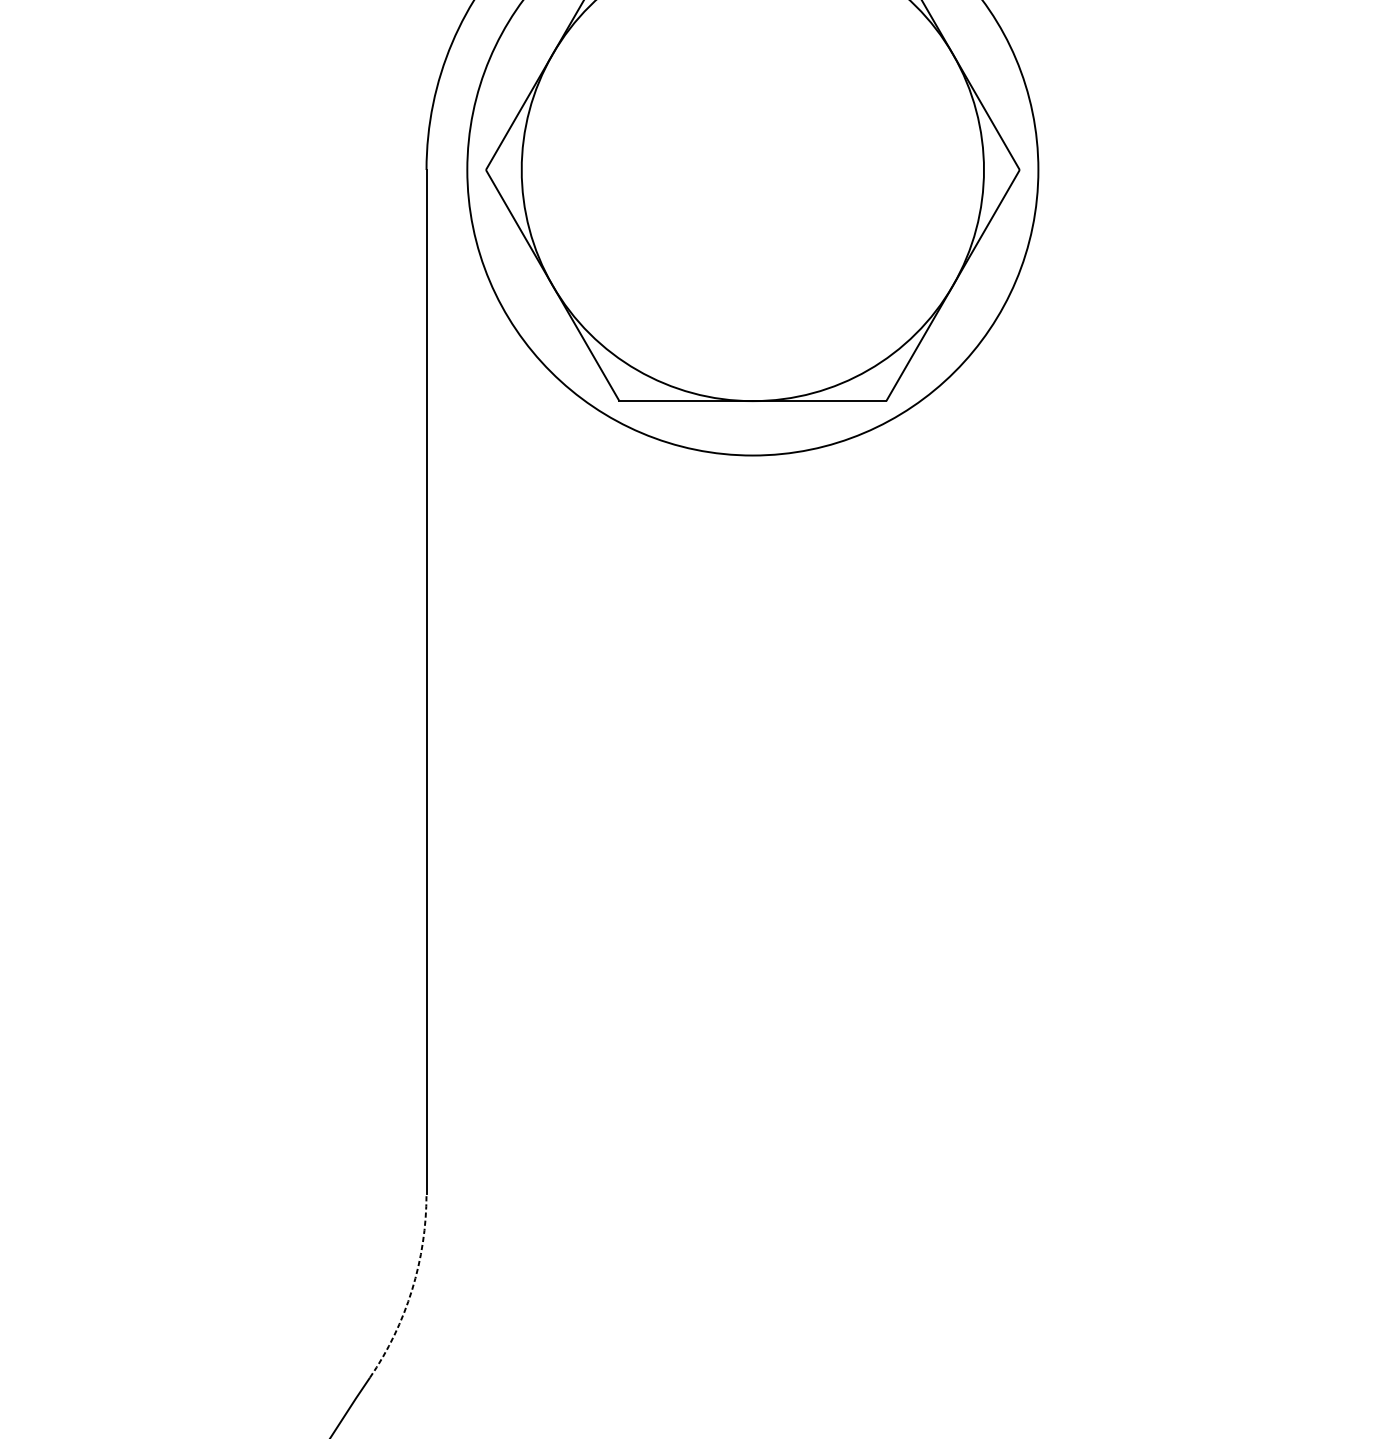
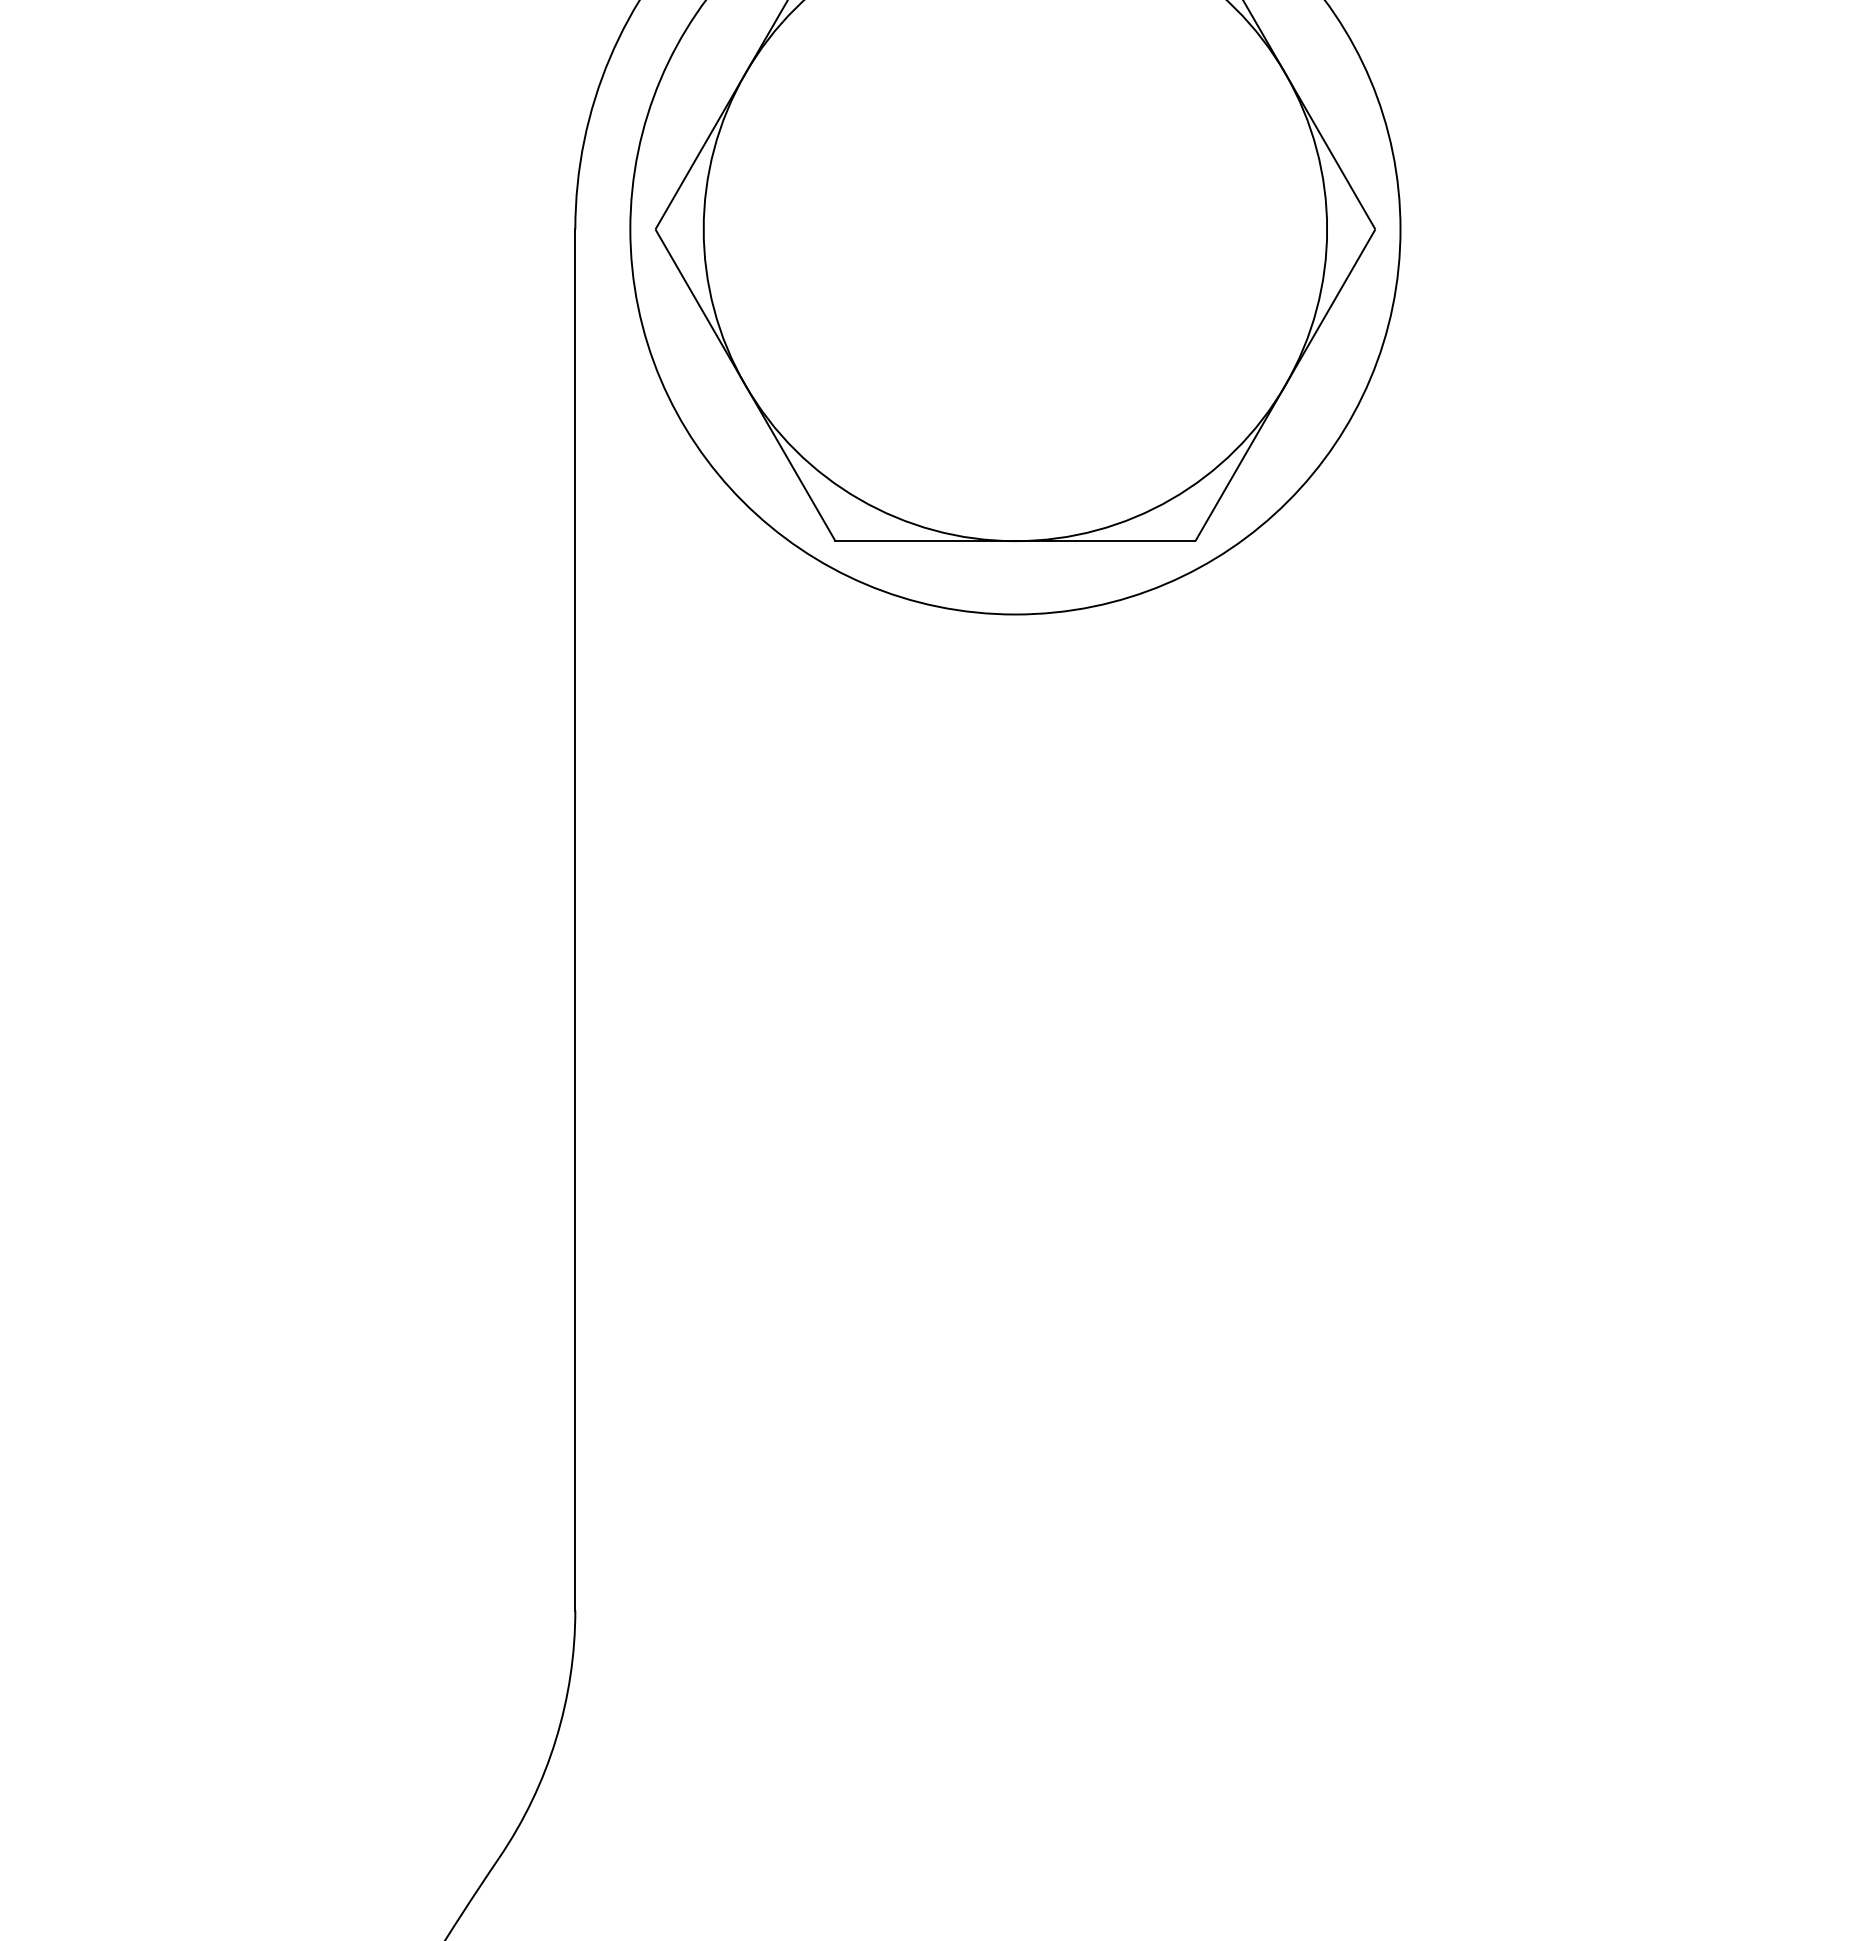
arc: (411, 1290) -> (555, 1740), dashed -> solid

